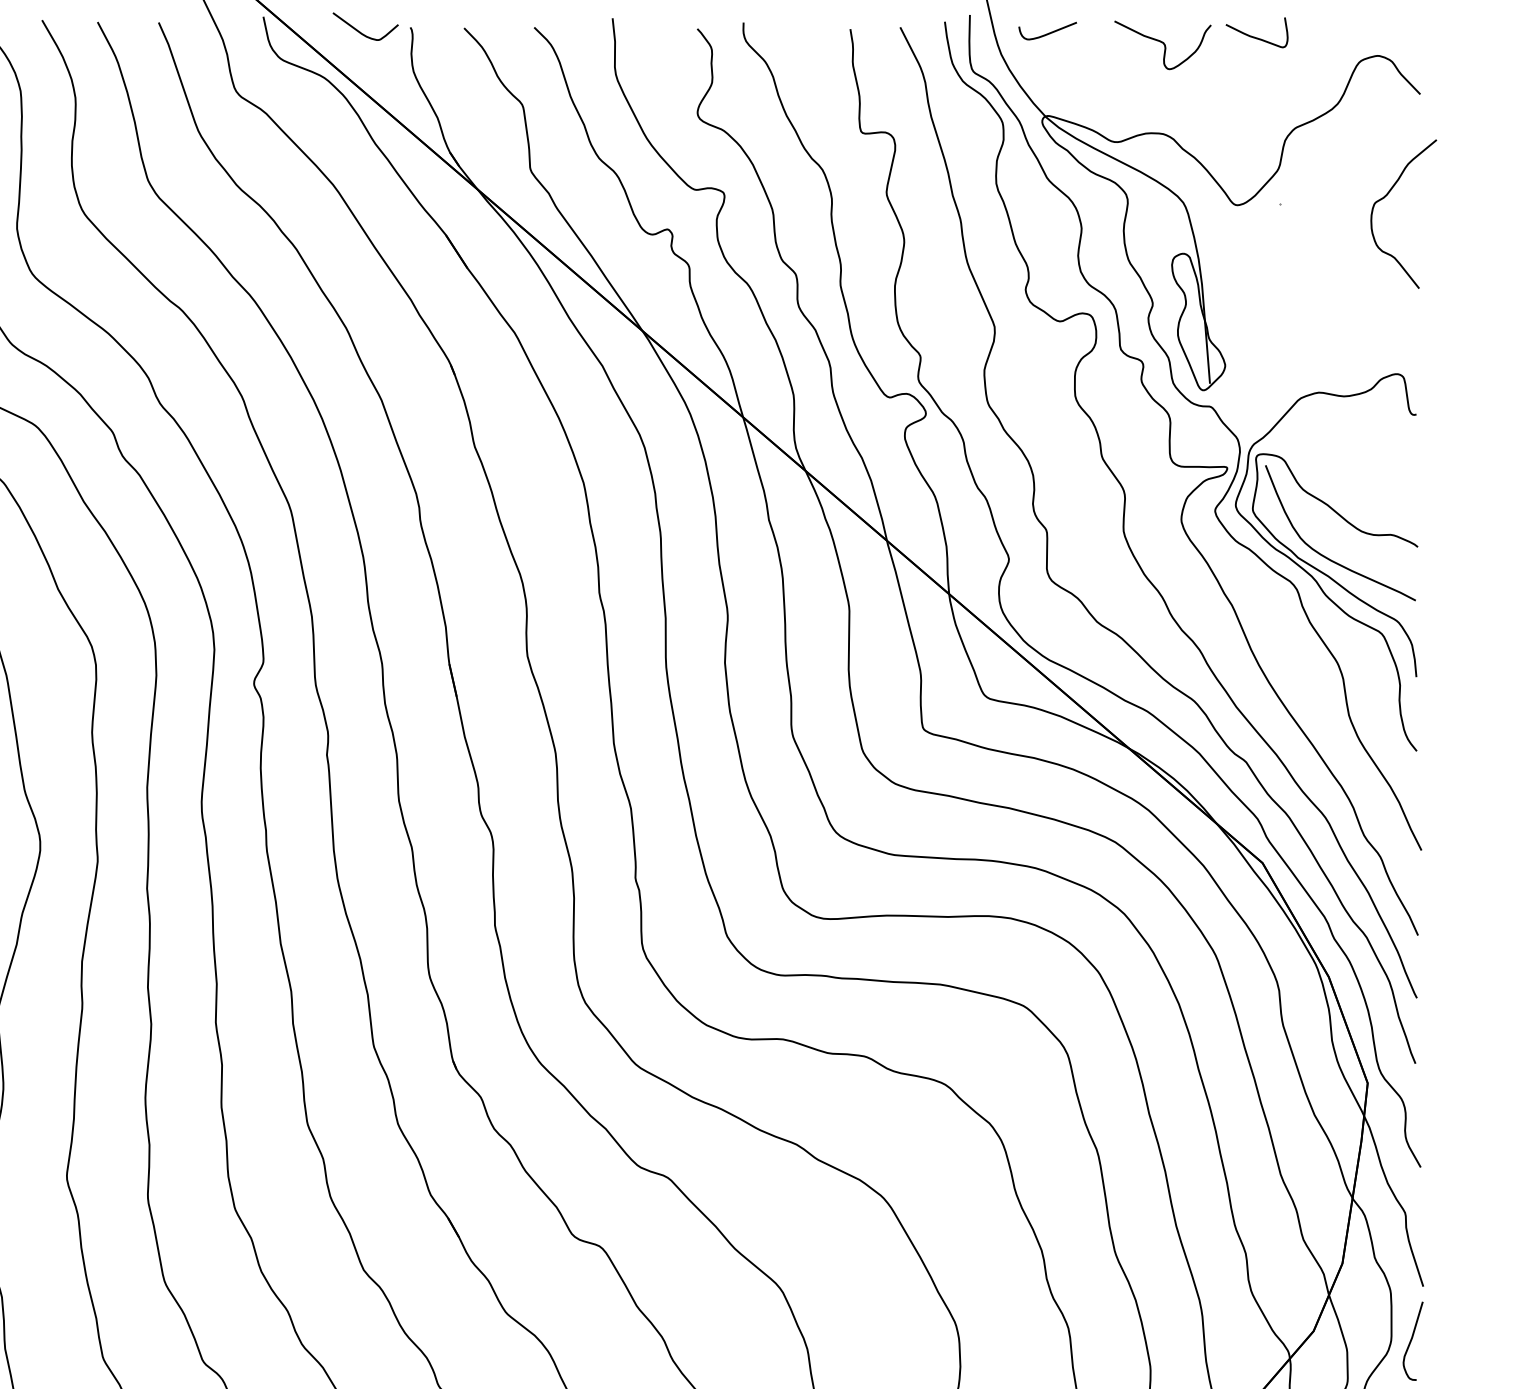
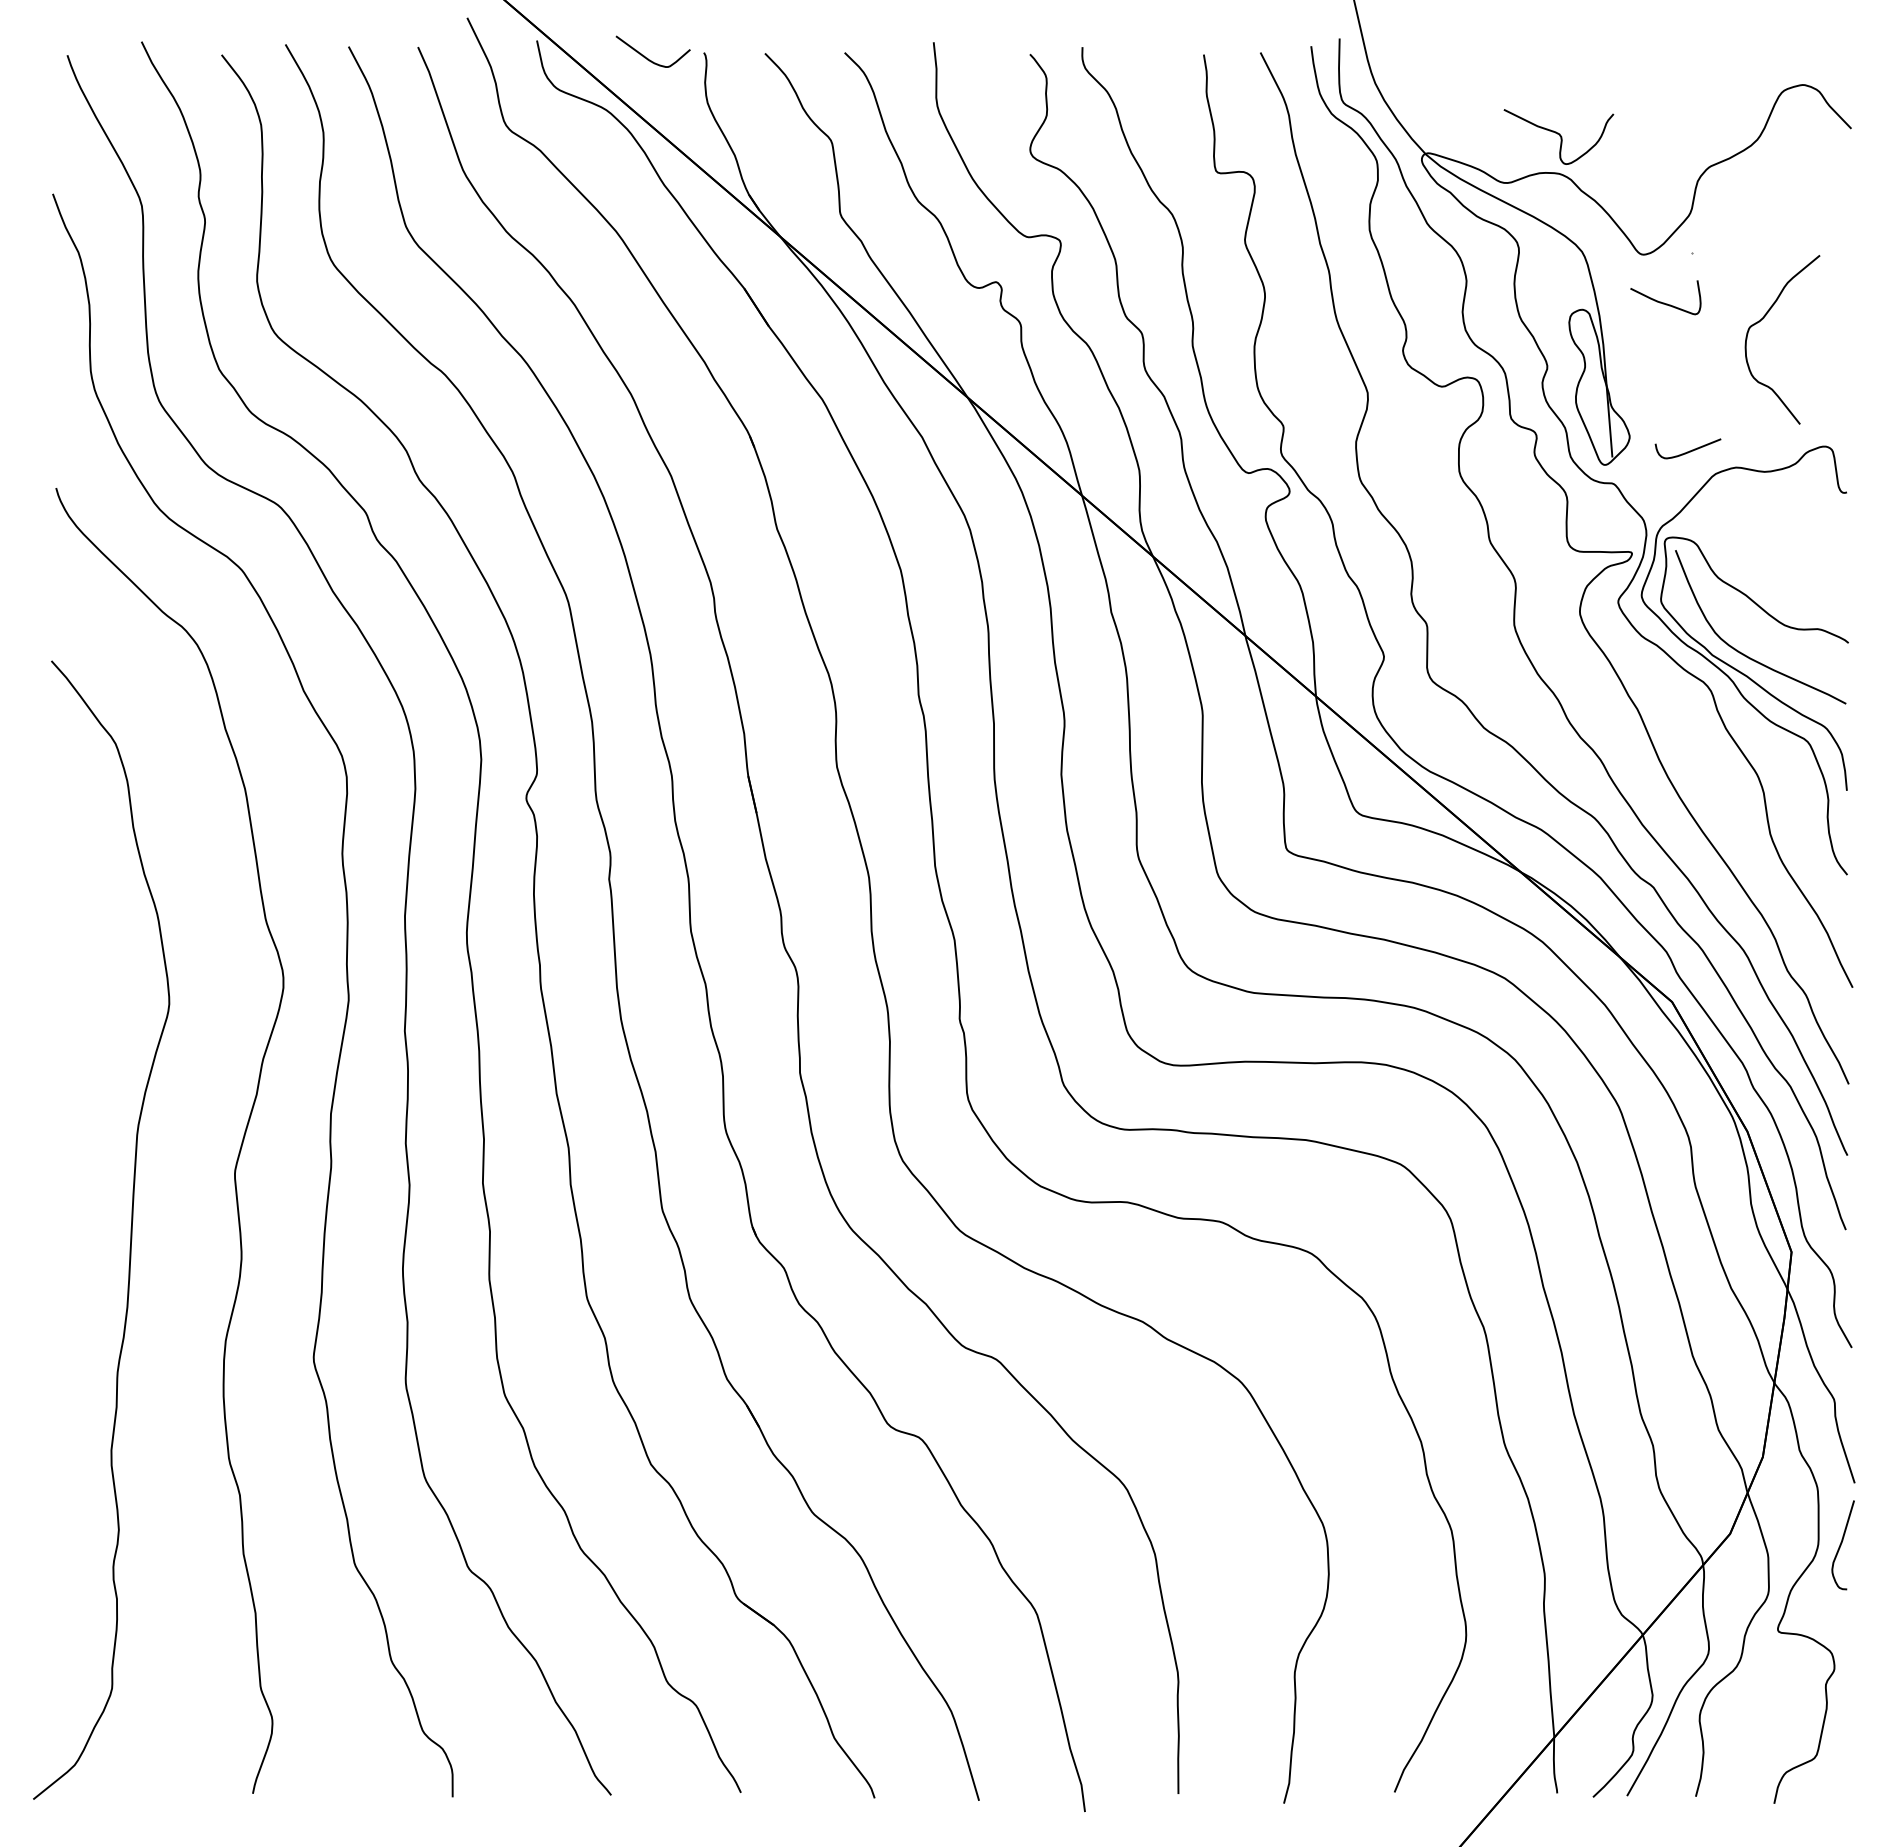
curve: (1049, 32) -> (1689, 450), moved
curve: (1255, 36) -> (1664, 302), moved
curve: (1163, 44) -> (1559, 136), moved
curve: (1387, 196) -> (1763, 319), moved

